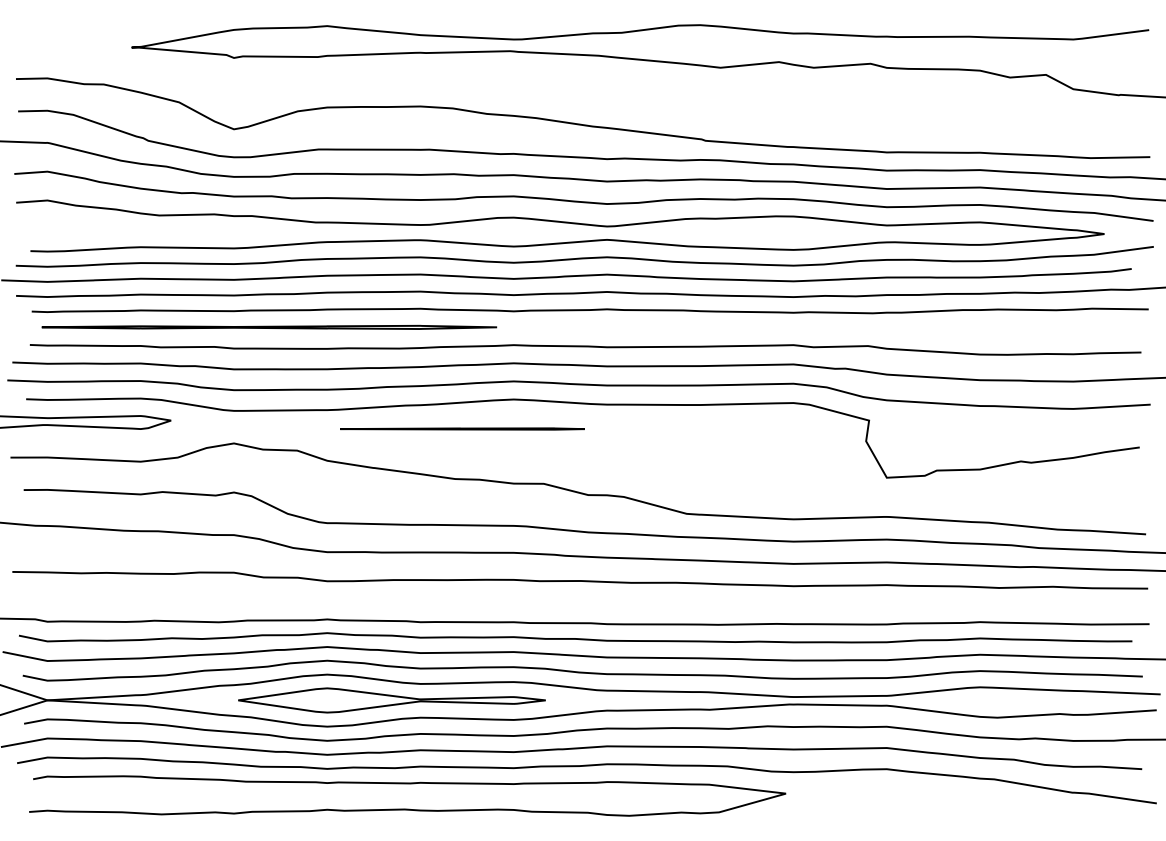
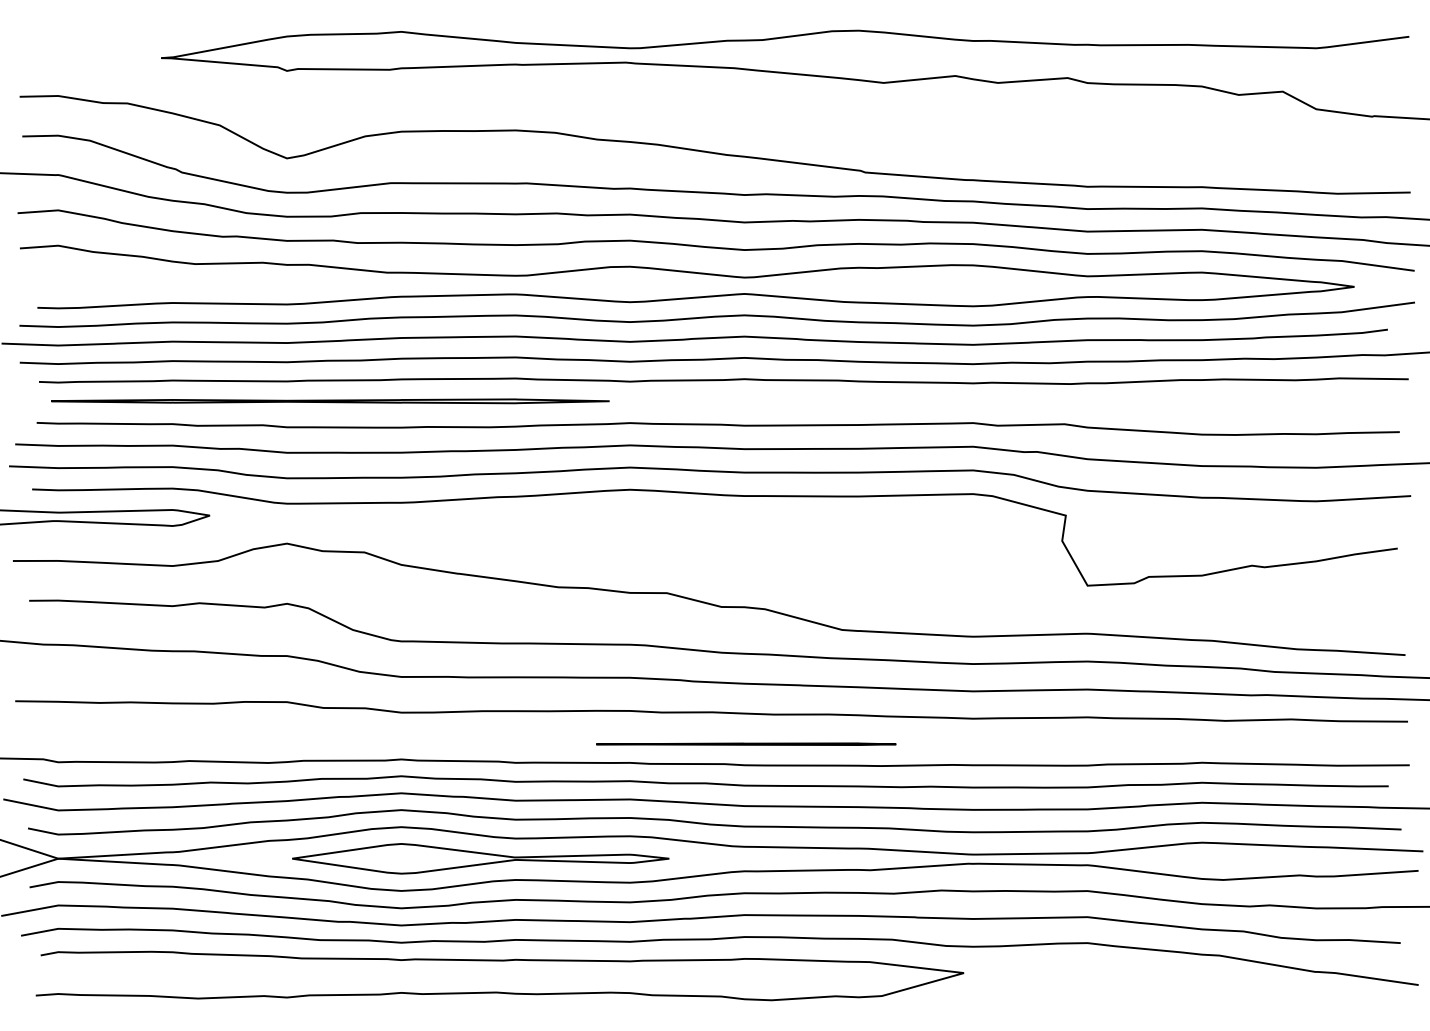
line: (462, 428) -> (746, 743), moved

